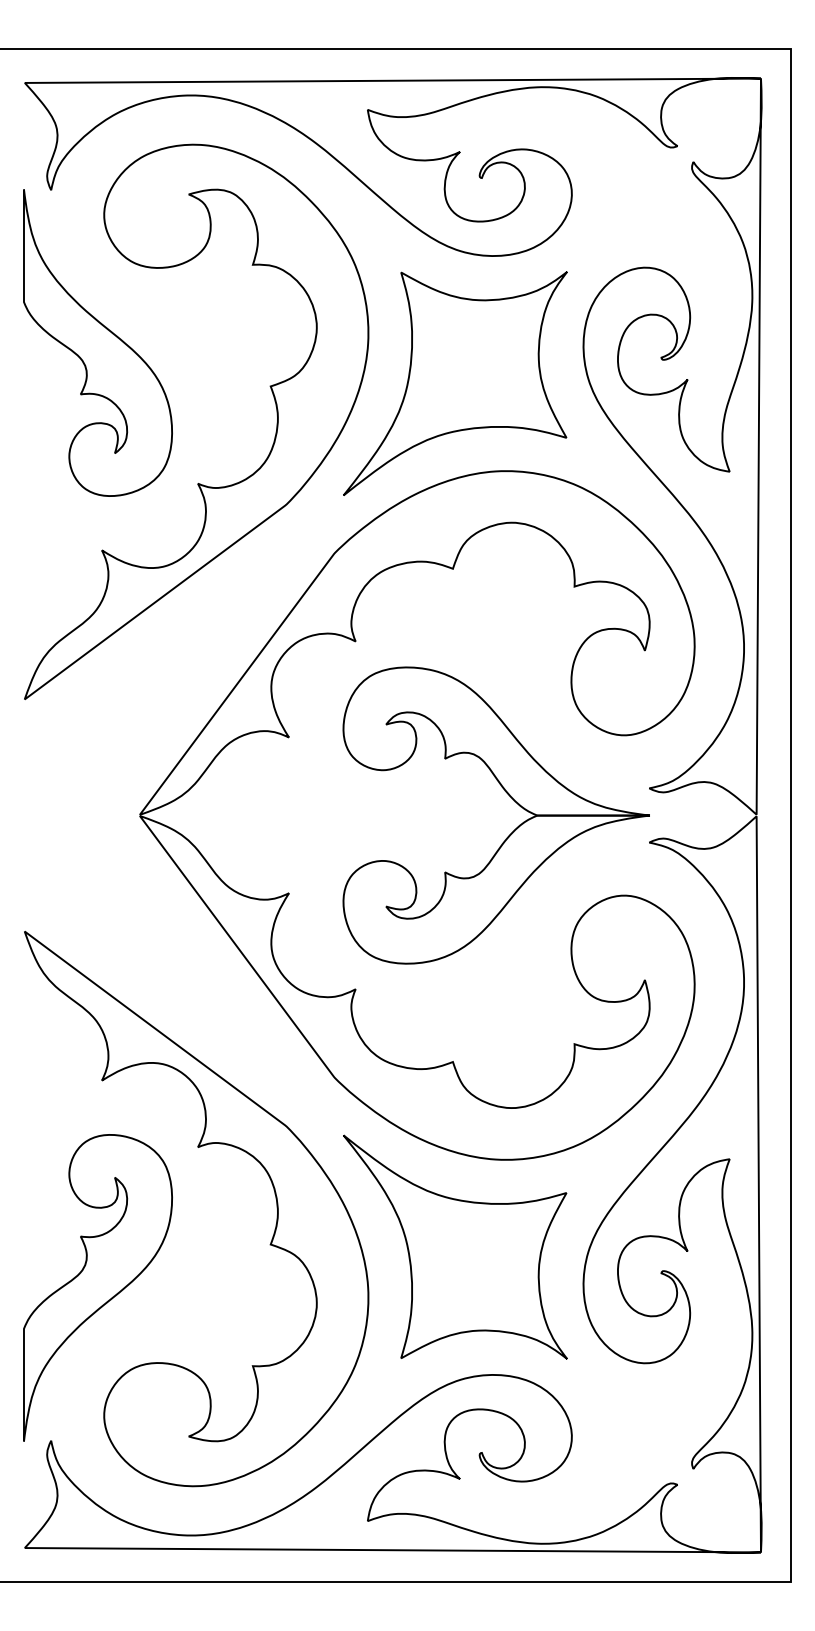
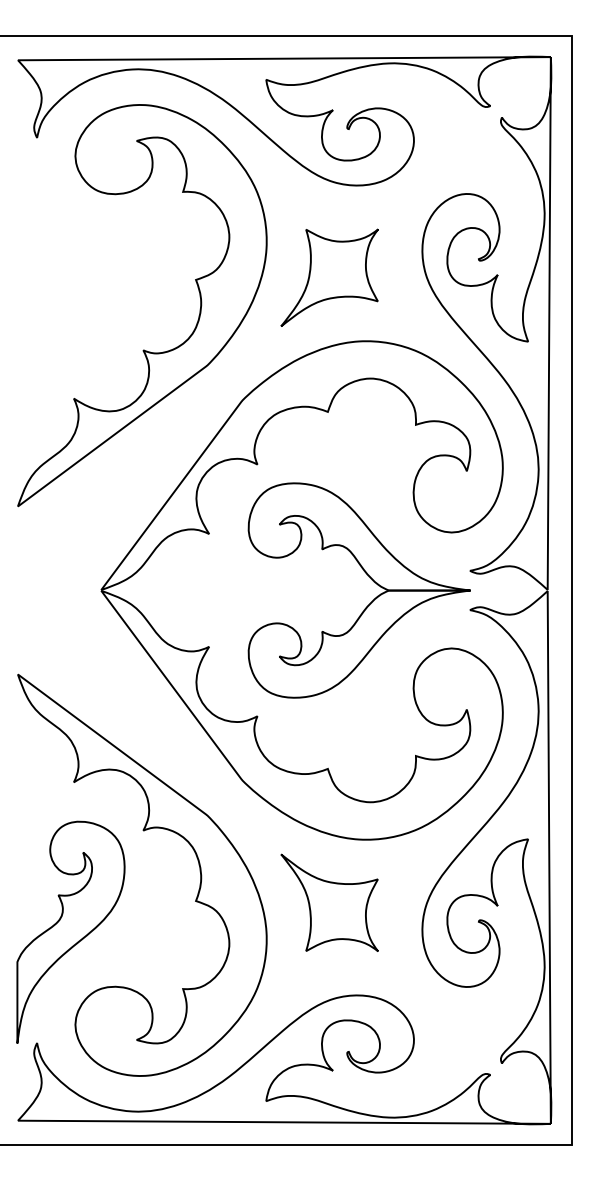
part: (97, 342) -> (70, 248), removed
part: (455, 383) -> (329, 277), size x0.6
part: (455, 1246) -> (329, 902), size x0.6

